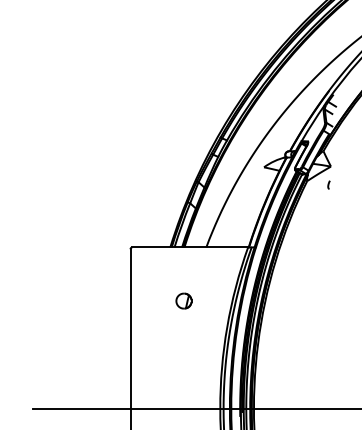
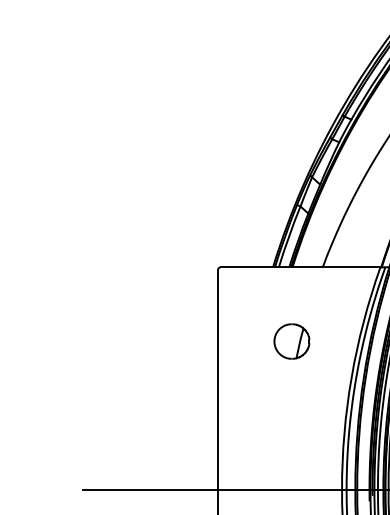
part: (183, 300) -> (291, 340), size x1.67

